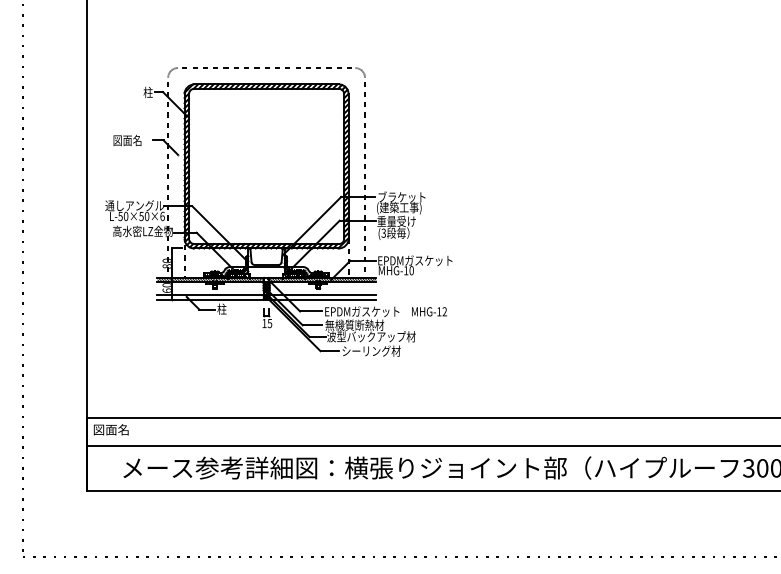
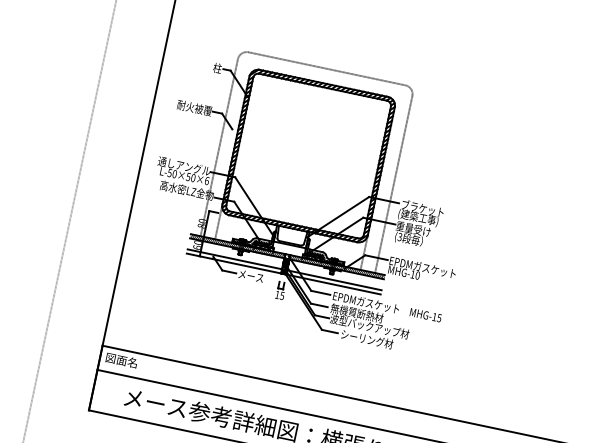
text: (132, 140) -> (194, 108), 図面名 -> 耐火被覆
text: (231, 308) -> (250, 275), 柱 -> メース
text: (444, 311) -> (439, 317), MHG-12 -> MHG-15

